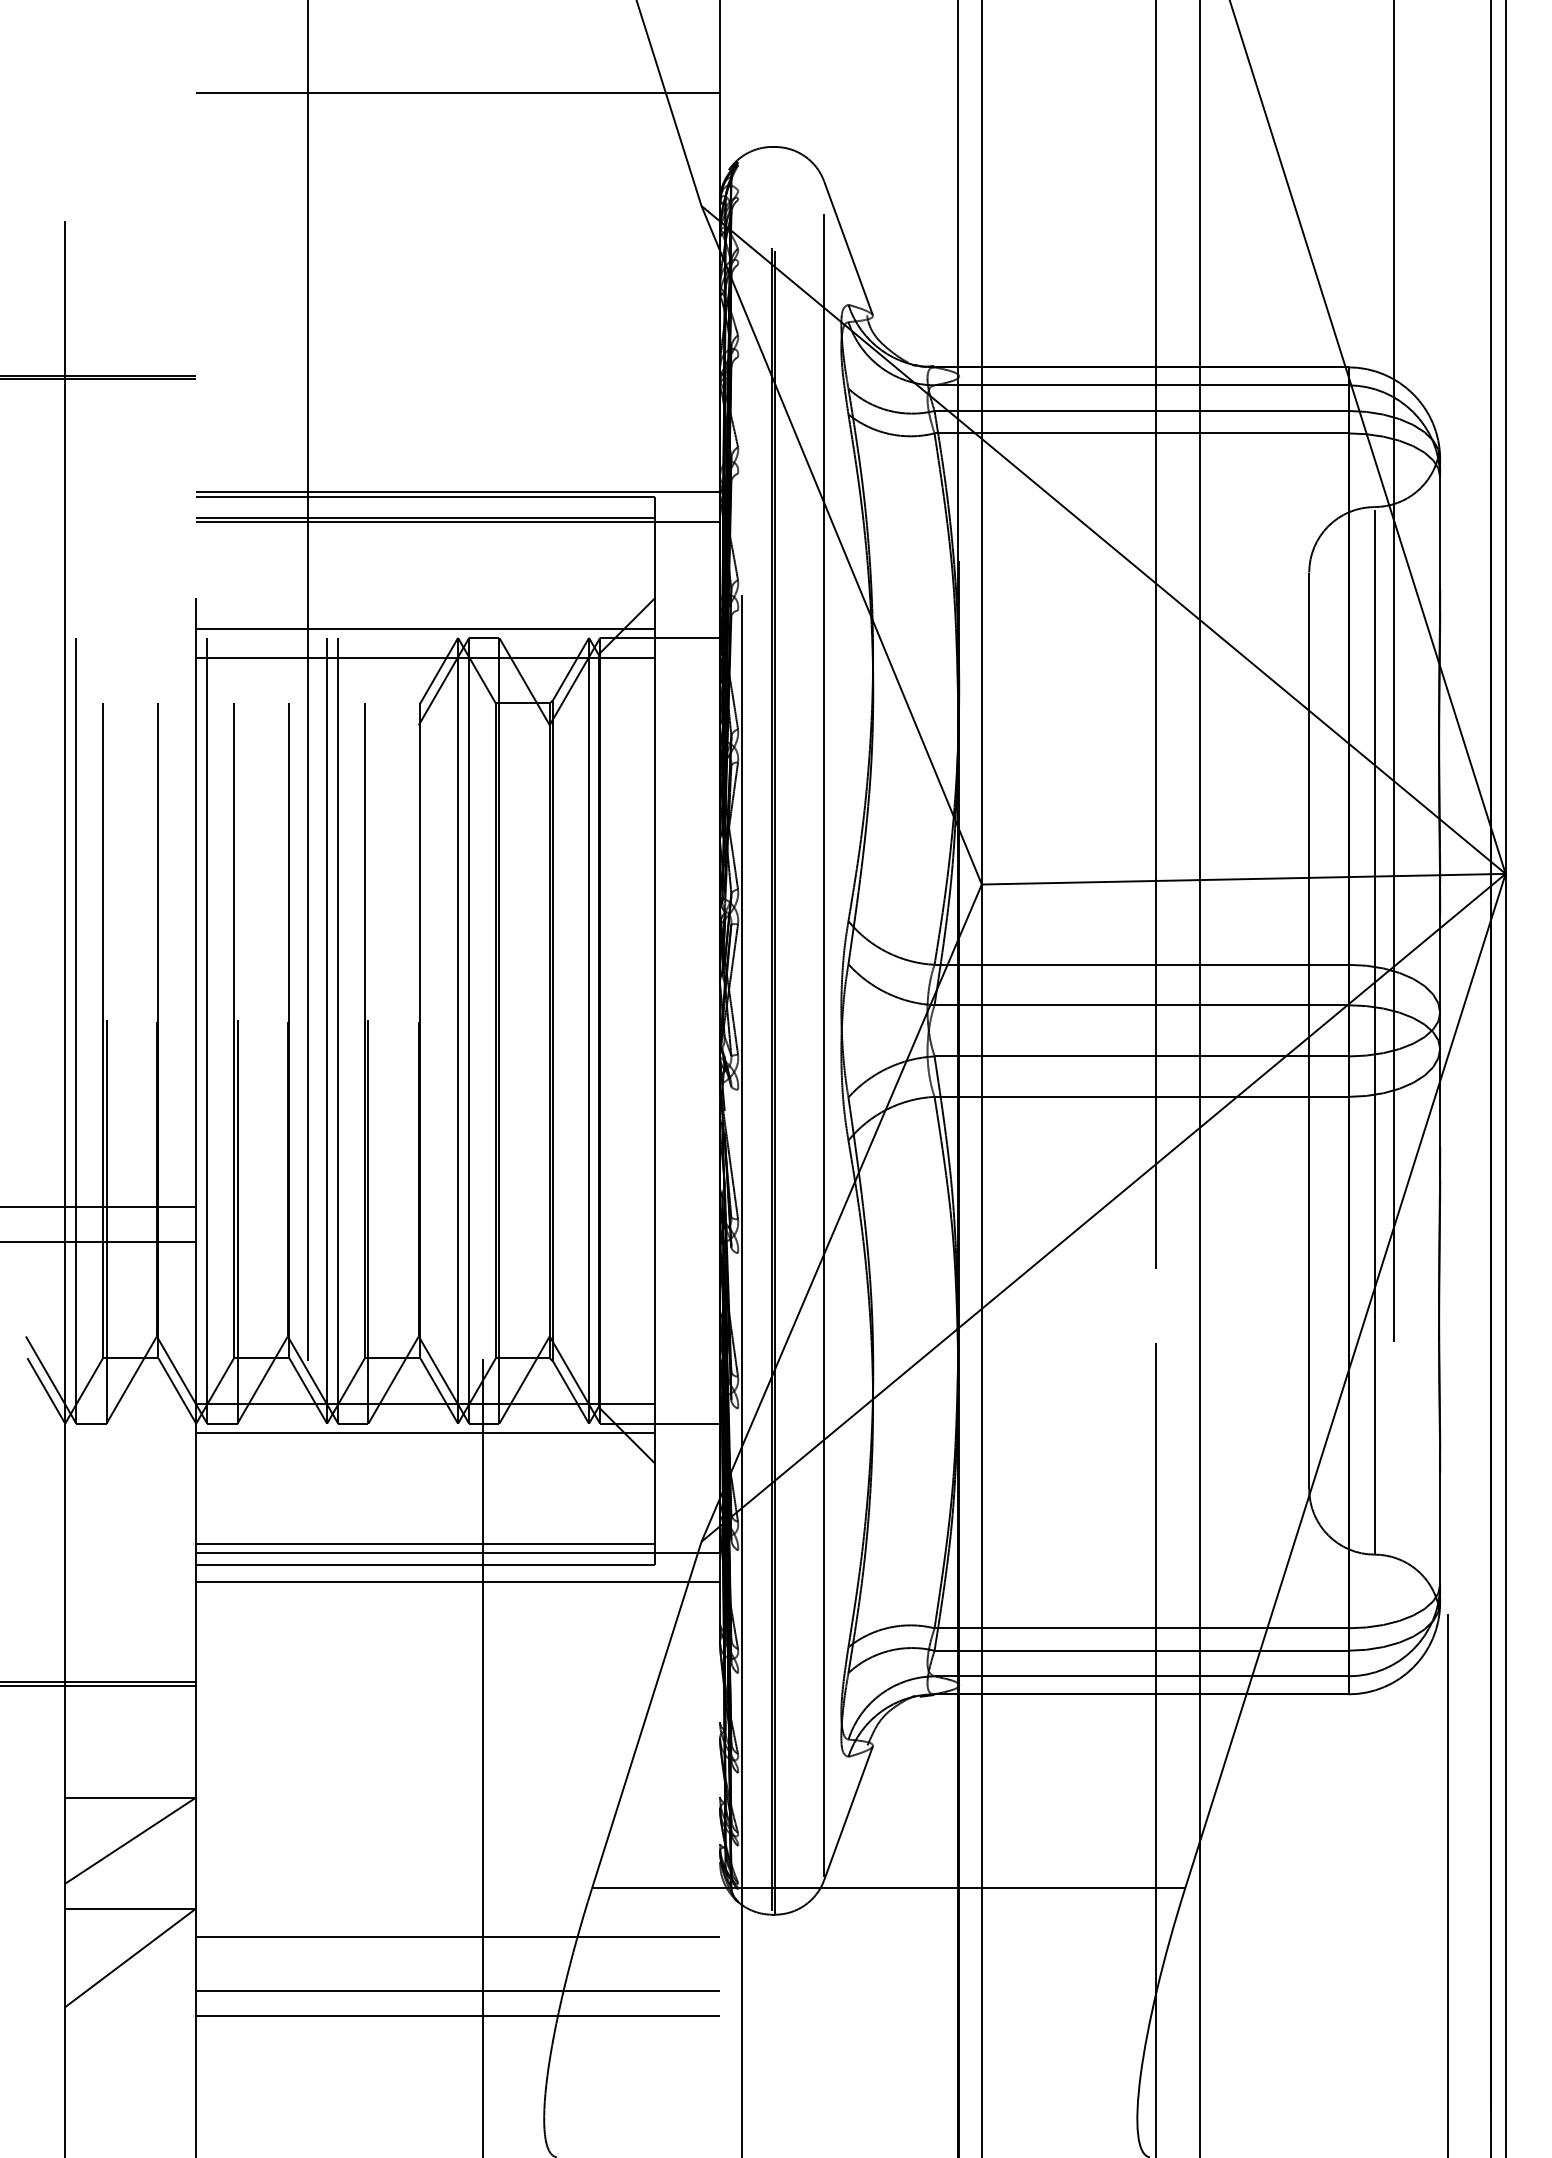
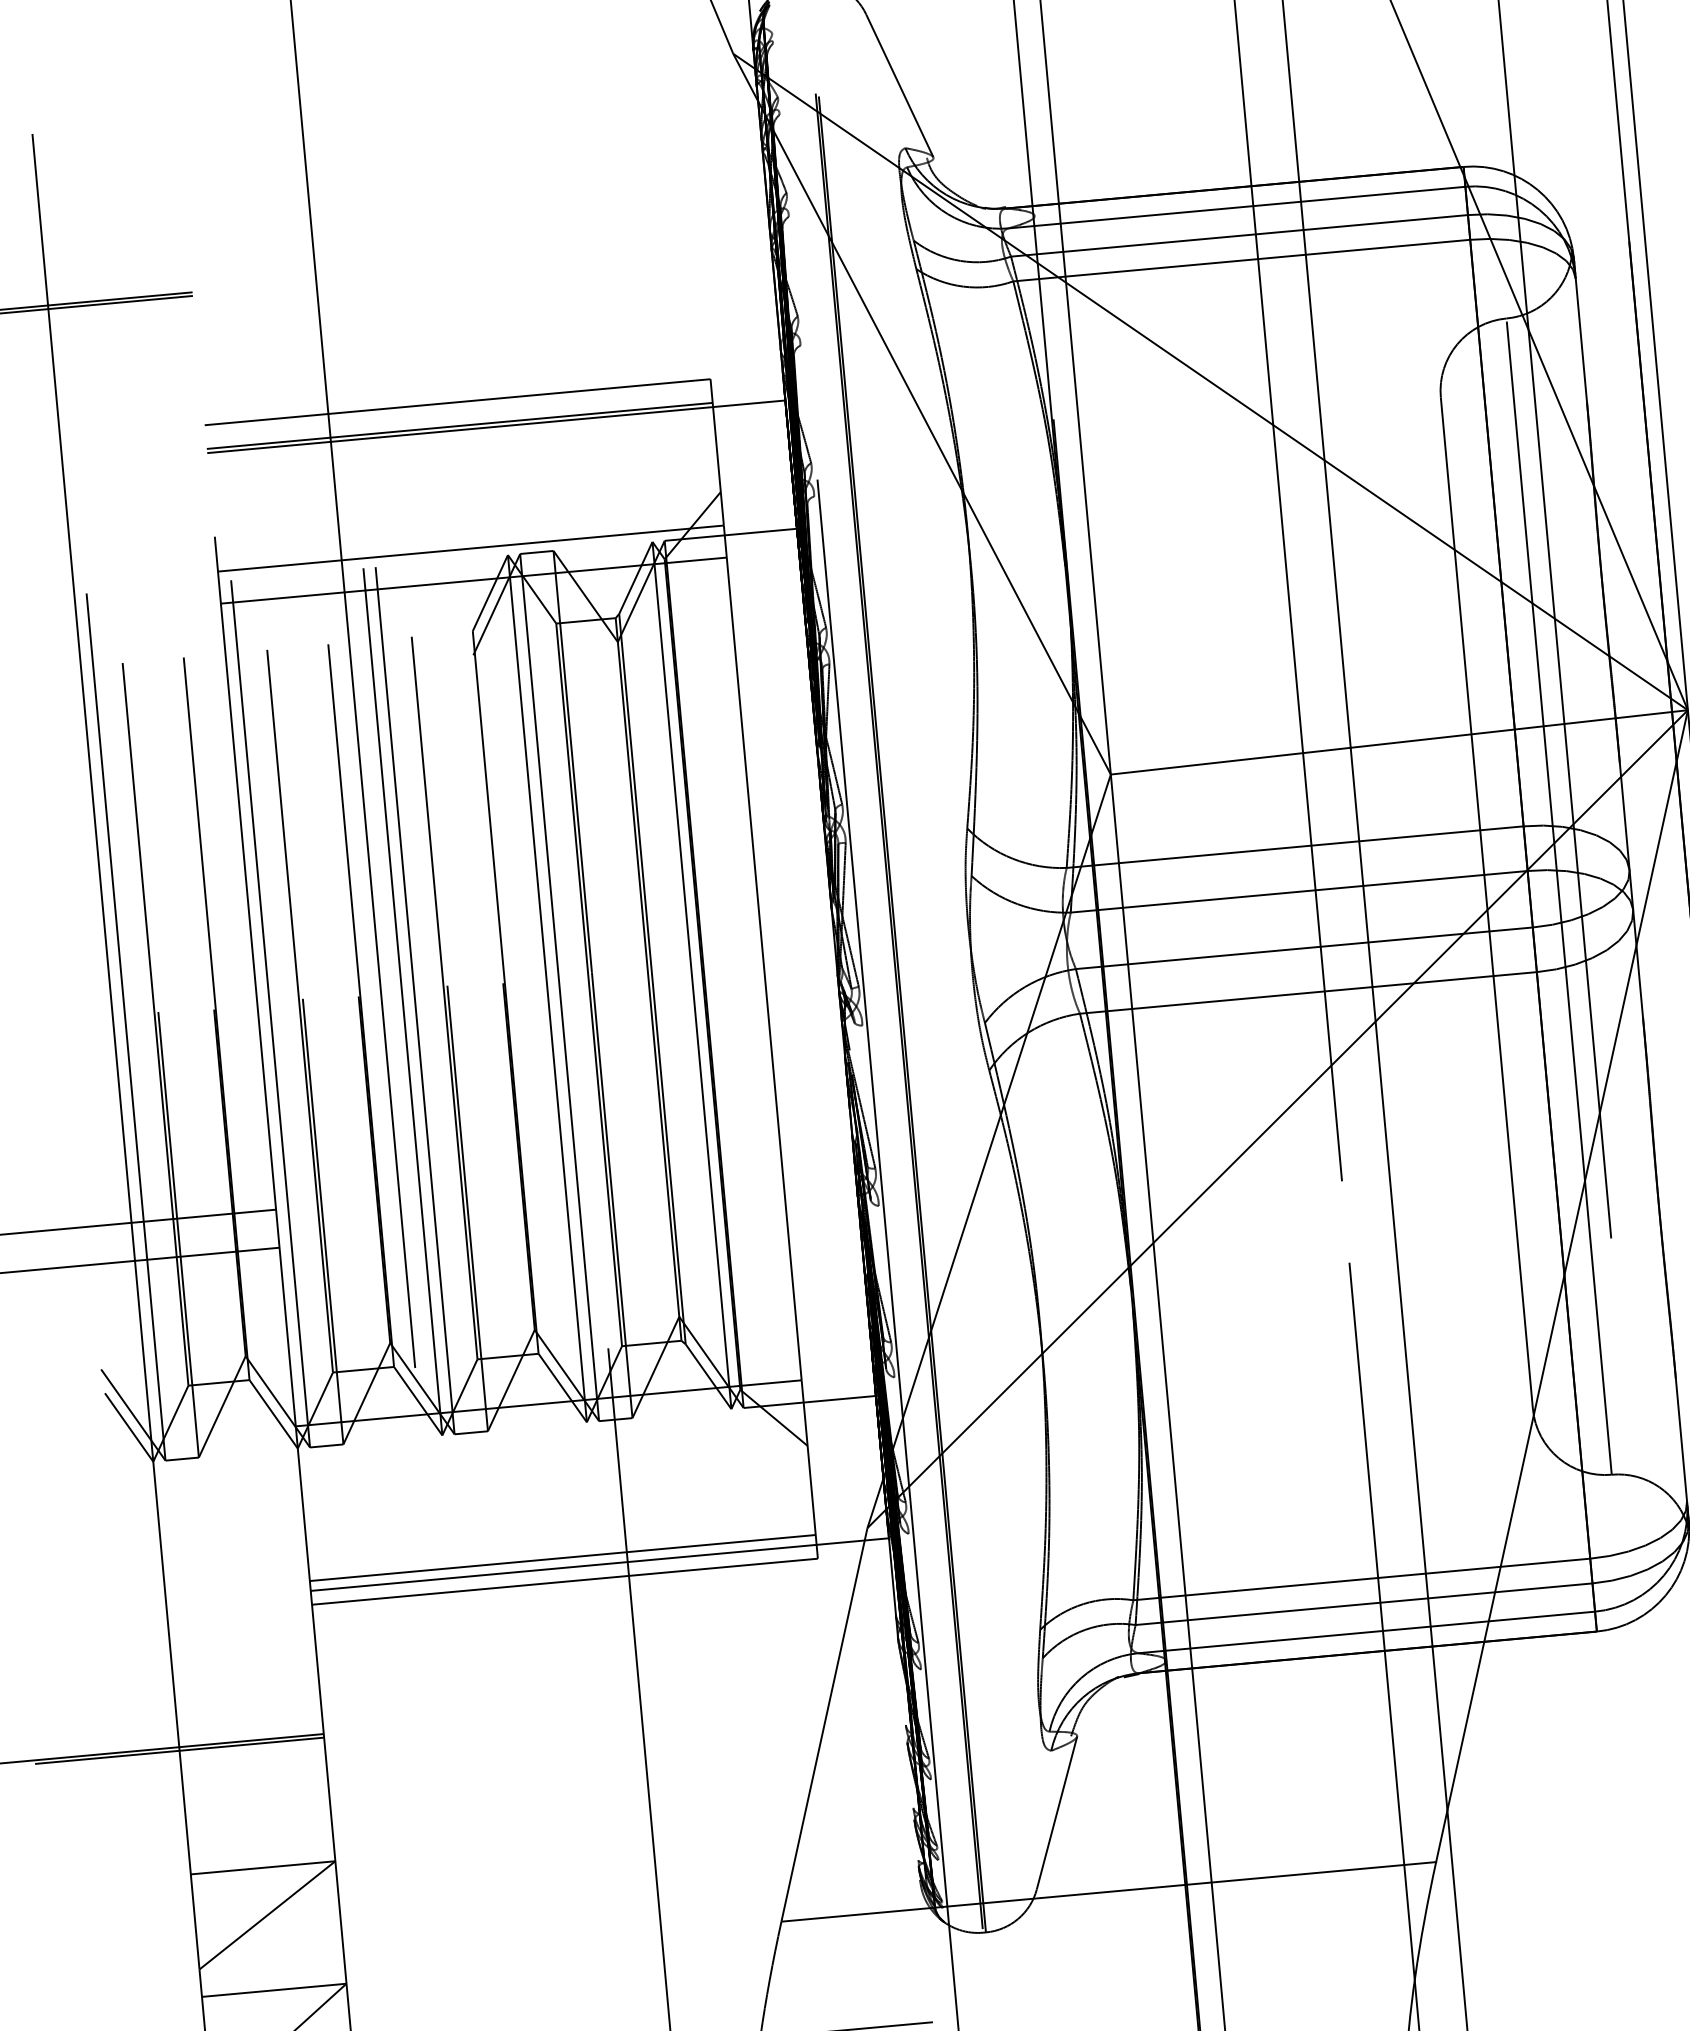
line: (457, 492) -> (492, 394), removed
line: (824, 1030) -> (951, 951), removed
line: (425, 1432) -> (551, 1435), removed
line: (457, 1582) -> (602, 1597), removed
line: (457, 1937) -> (637, 1989), removed

